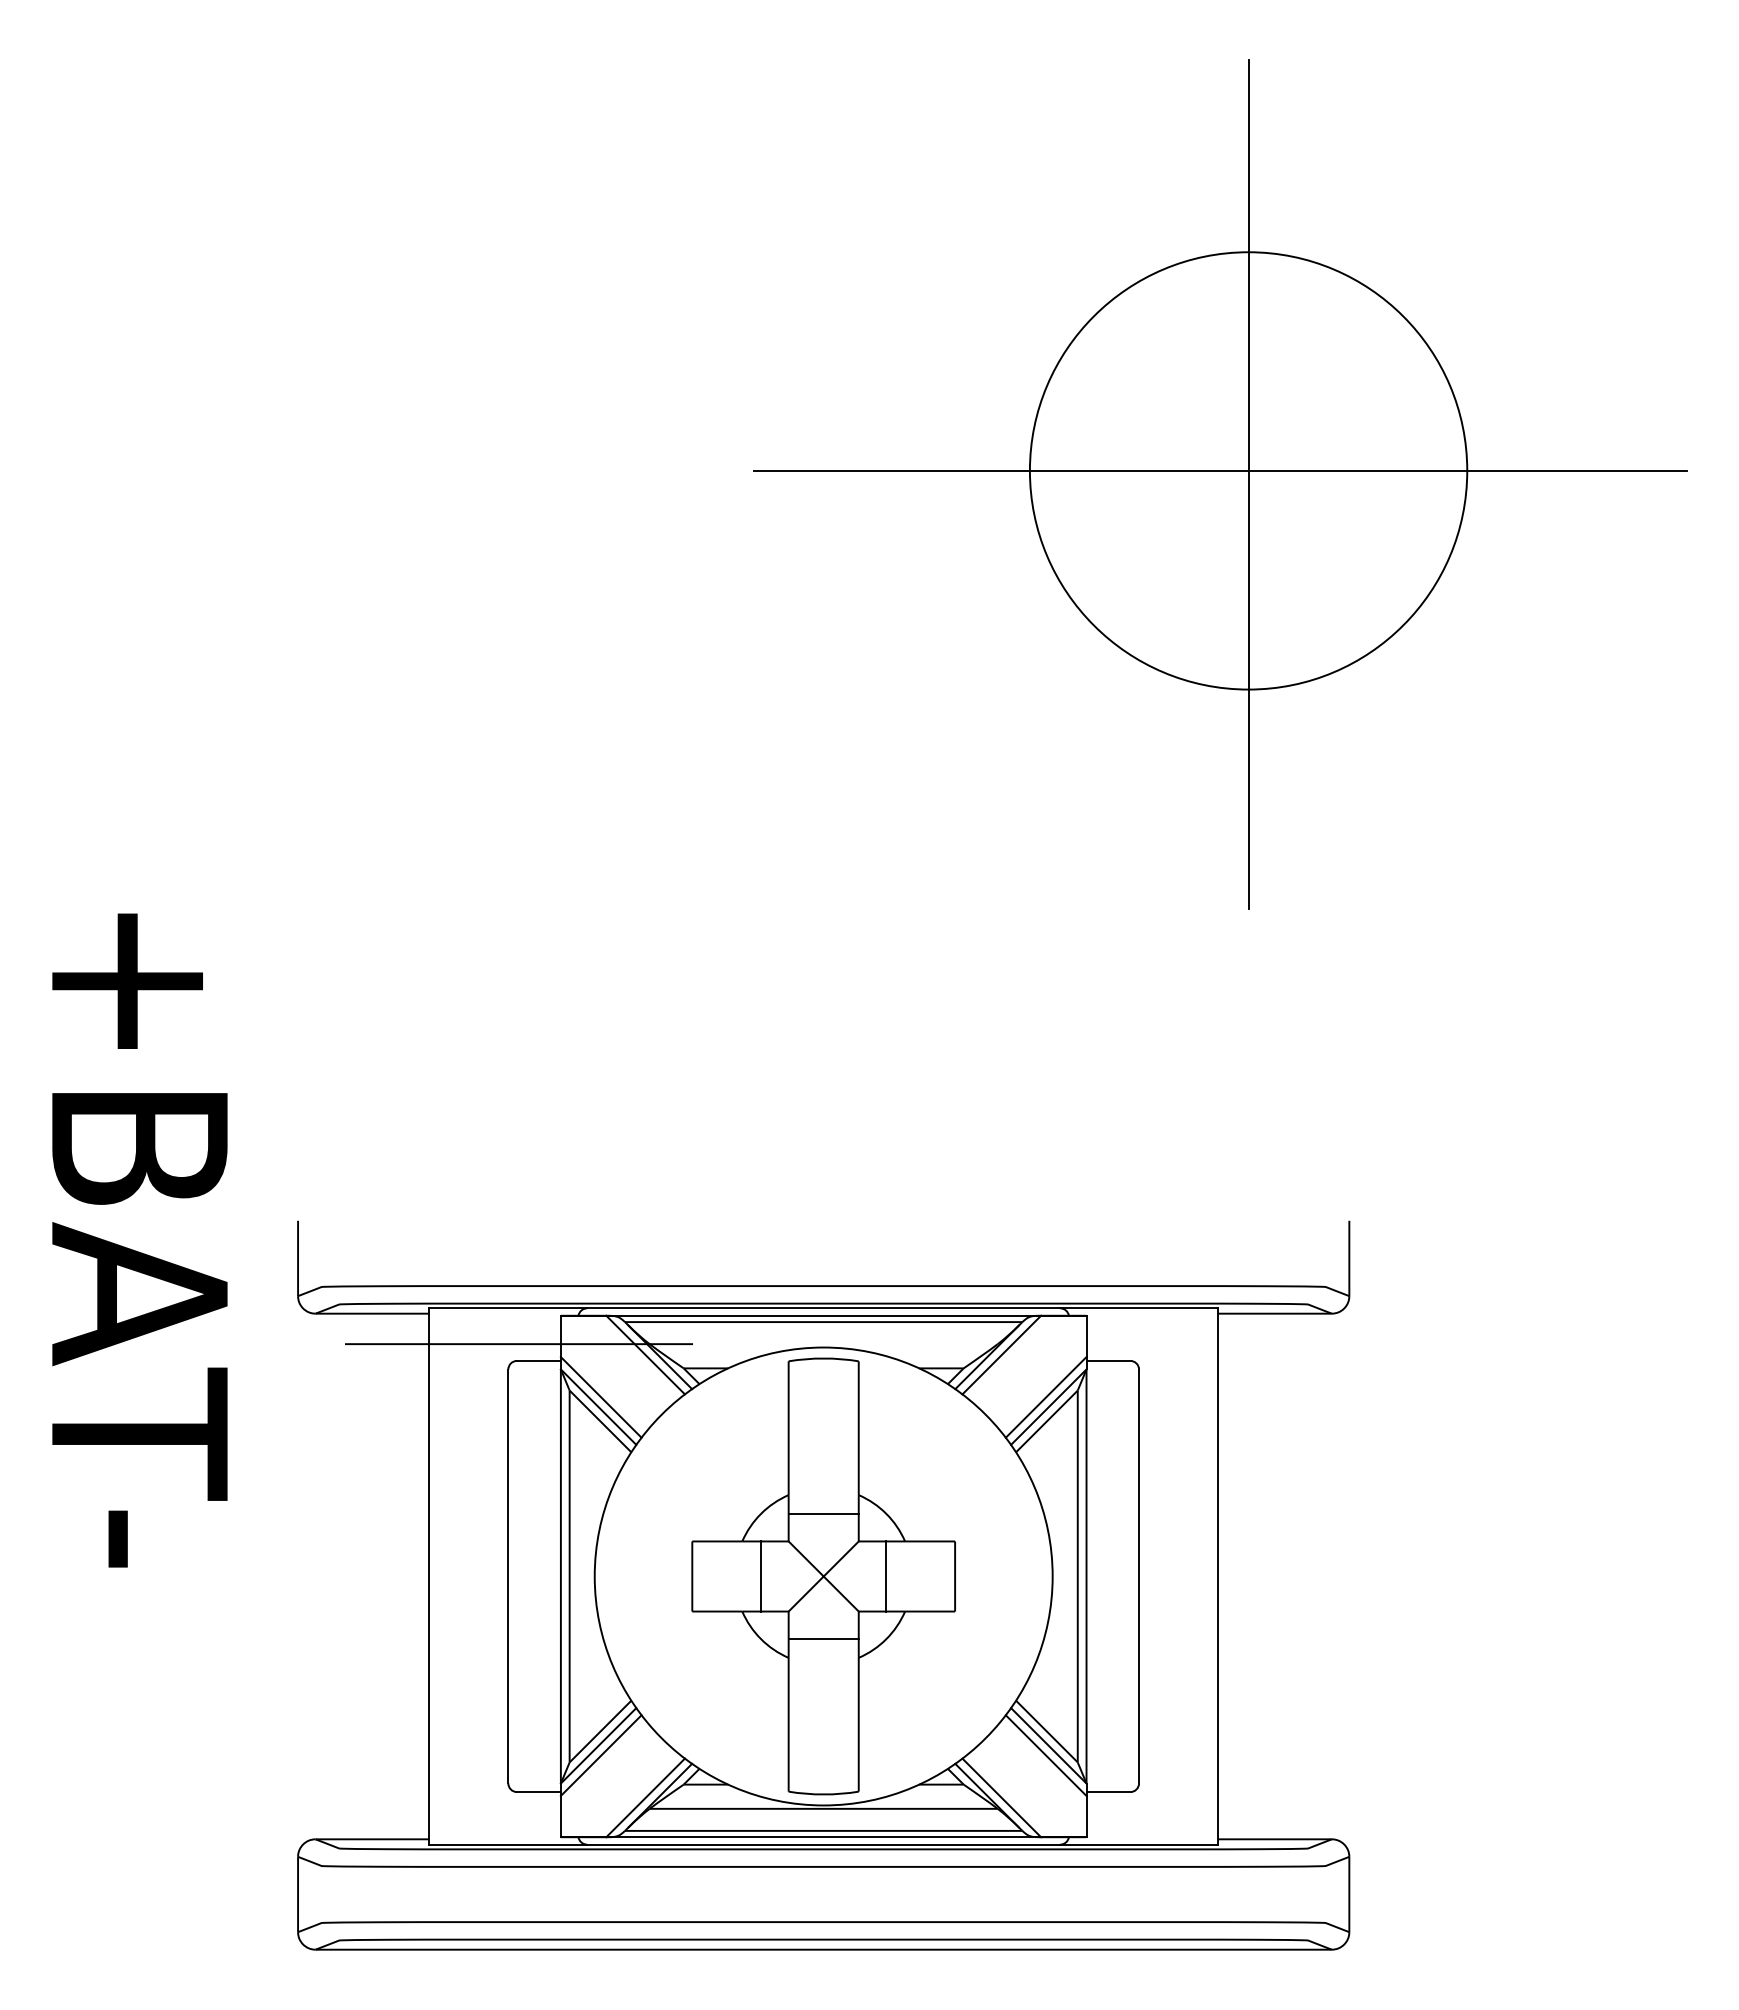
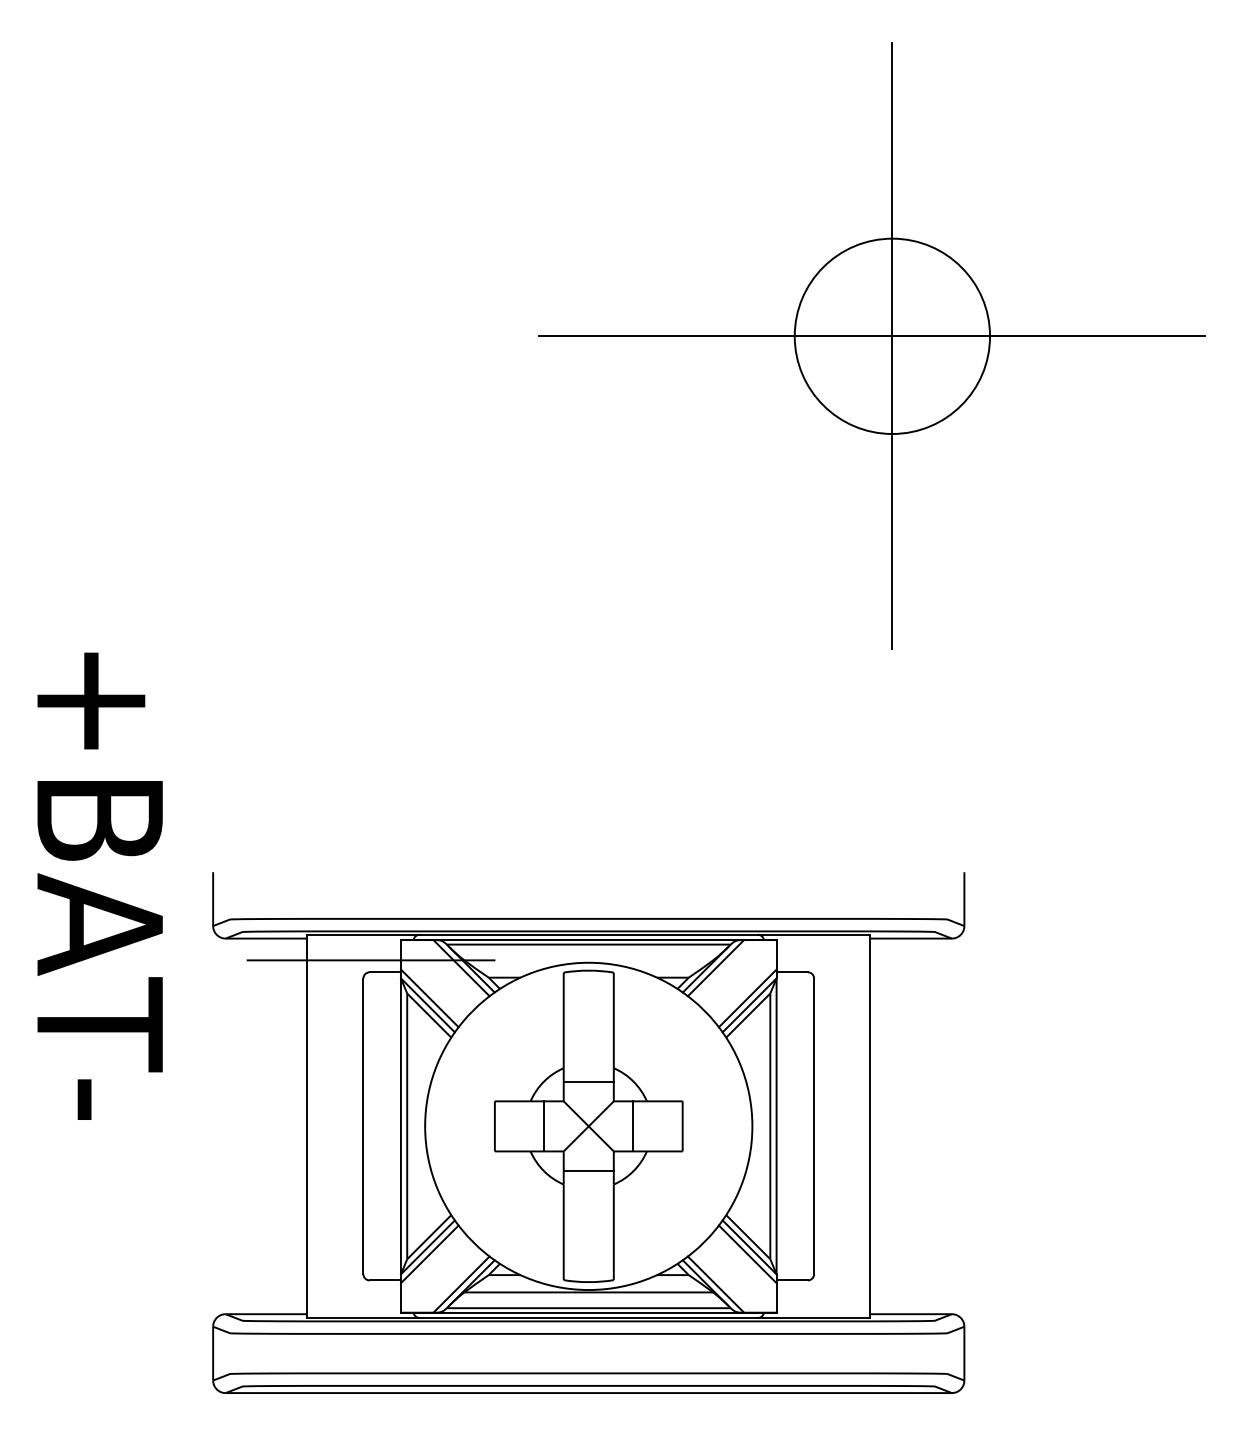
circle: (1248, 470) -> (892, 336), size x0.62

